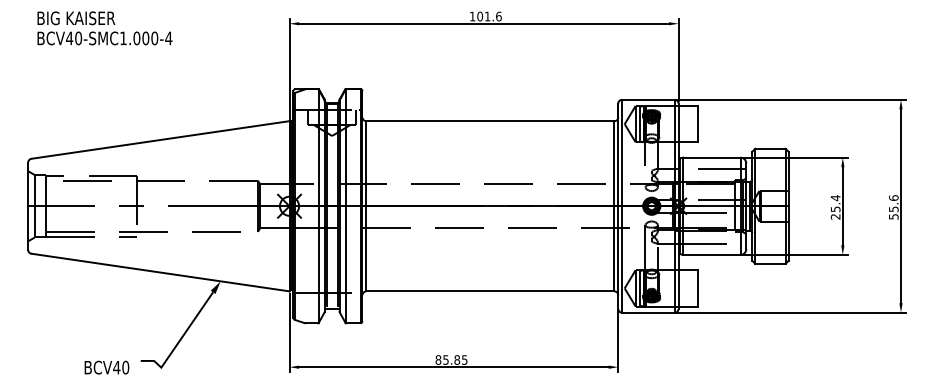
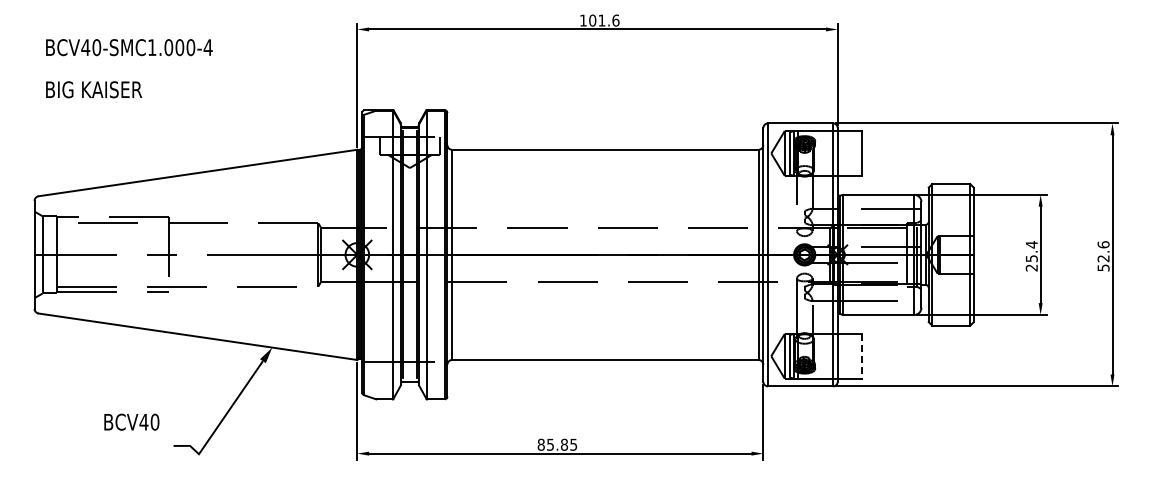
text: (75, 18) -> (93, 89), moved
text: (893, 209) -> (1103, 258), 55.6 -> 52.6
line: (697, 288) -> (861, 356), solid -> dashed
text: (106, 367) -> (131, 421), moved

